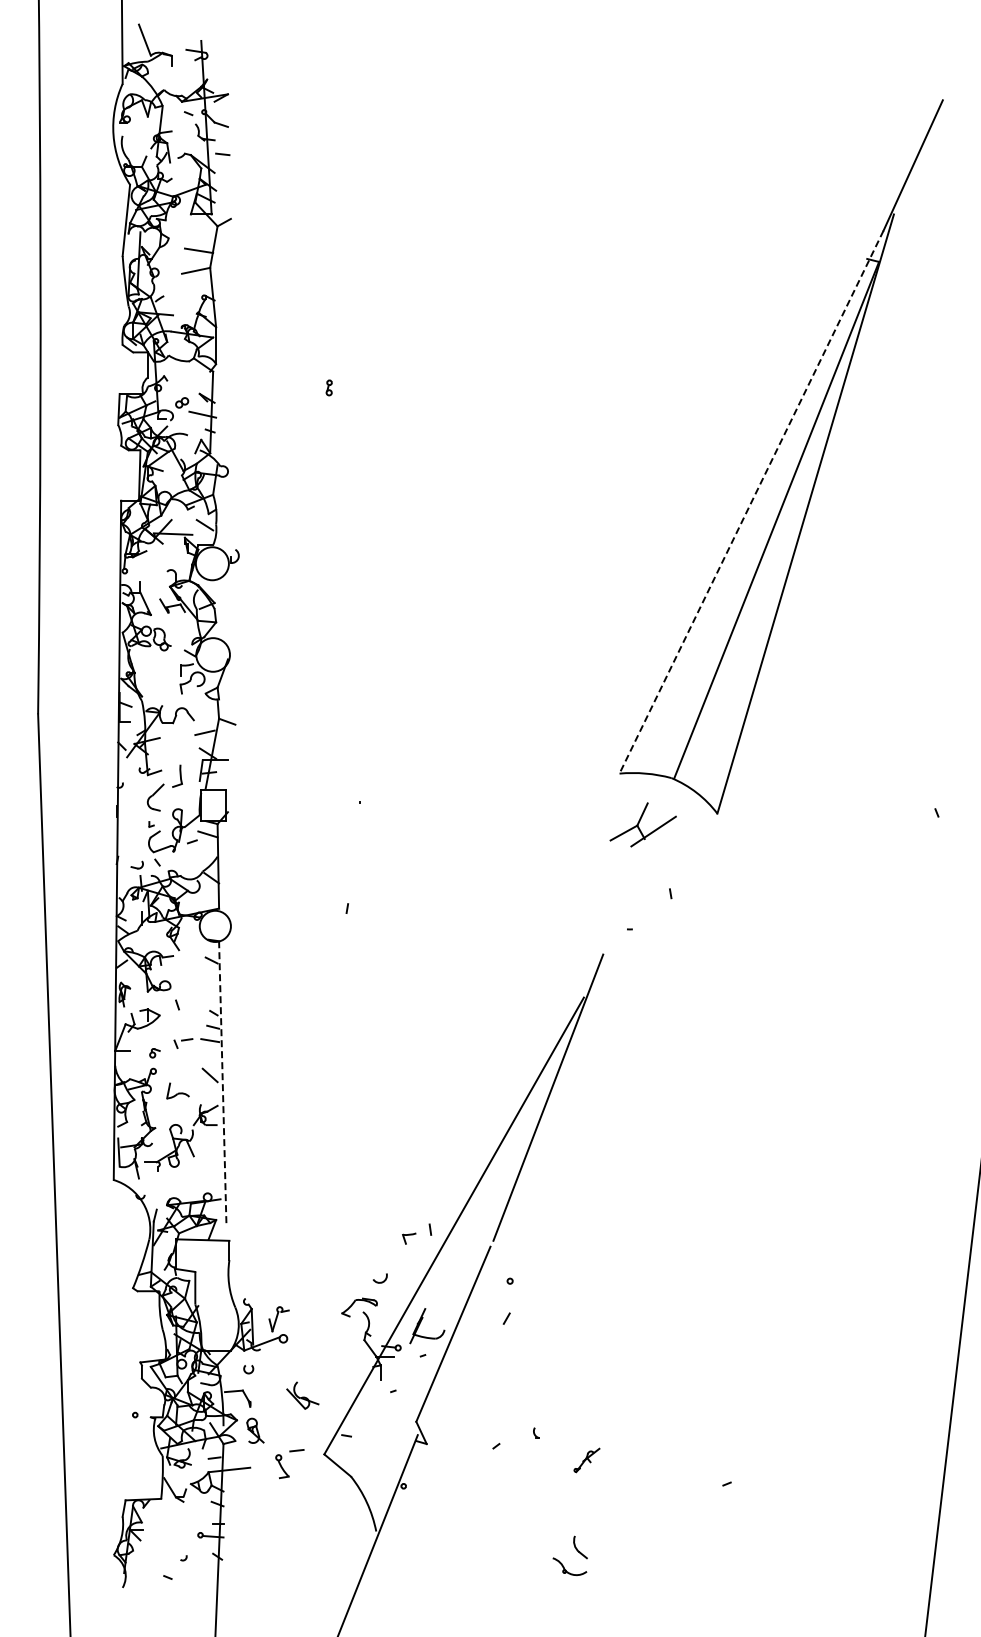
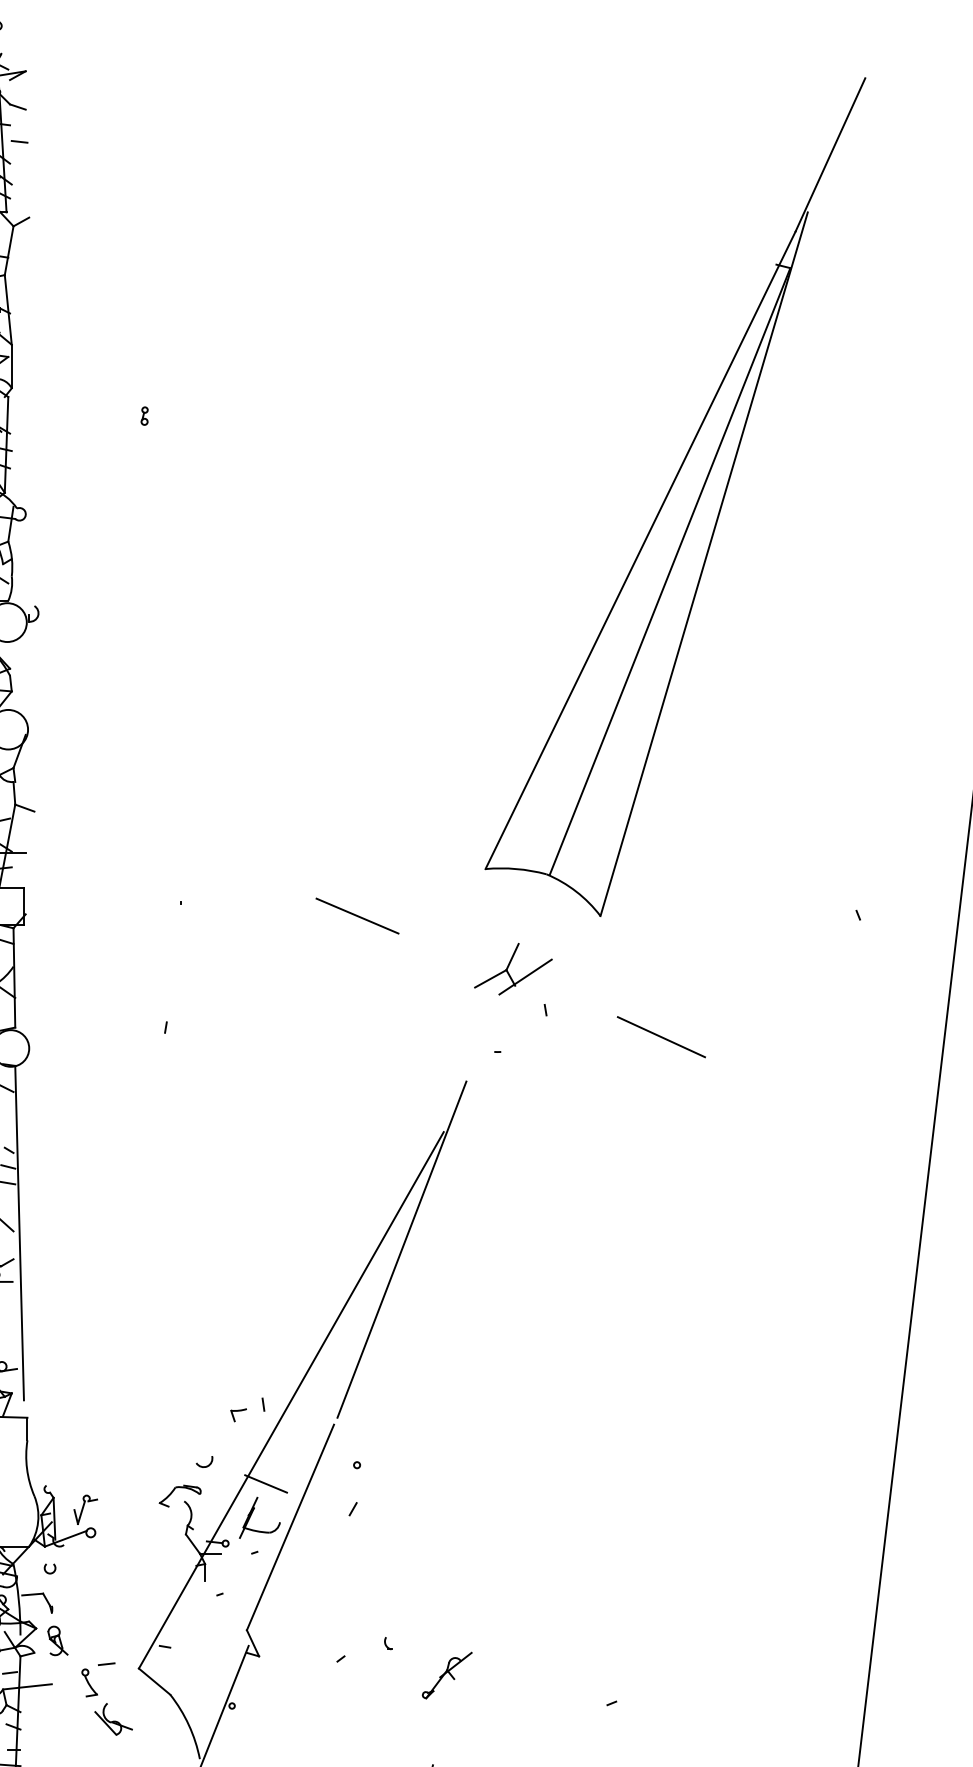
line: (751, 502) -> (640, 550), dashed -> solid
line: (510, 813) -> (357, 915), added
part: (642, 824) -> (512, 968), moved
line: (769, 916) -> (661, 1036), added
line: (222, 1084) -> (19, 1234), dashed -> solid
line: (432, 1296) -> (265, 1483), added
part: (302, 1395) -> (113, 1719), moved
part: (586, 1460) -> (446, 1675), size x1.67

